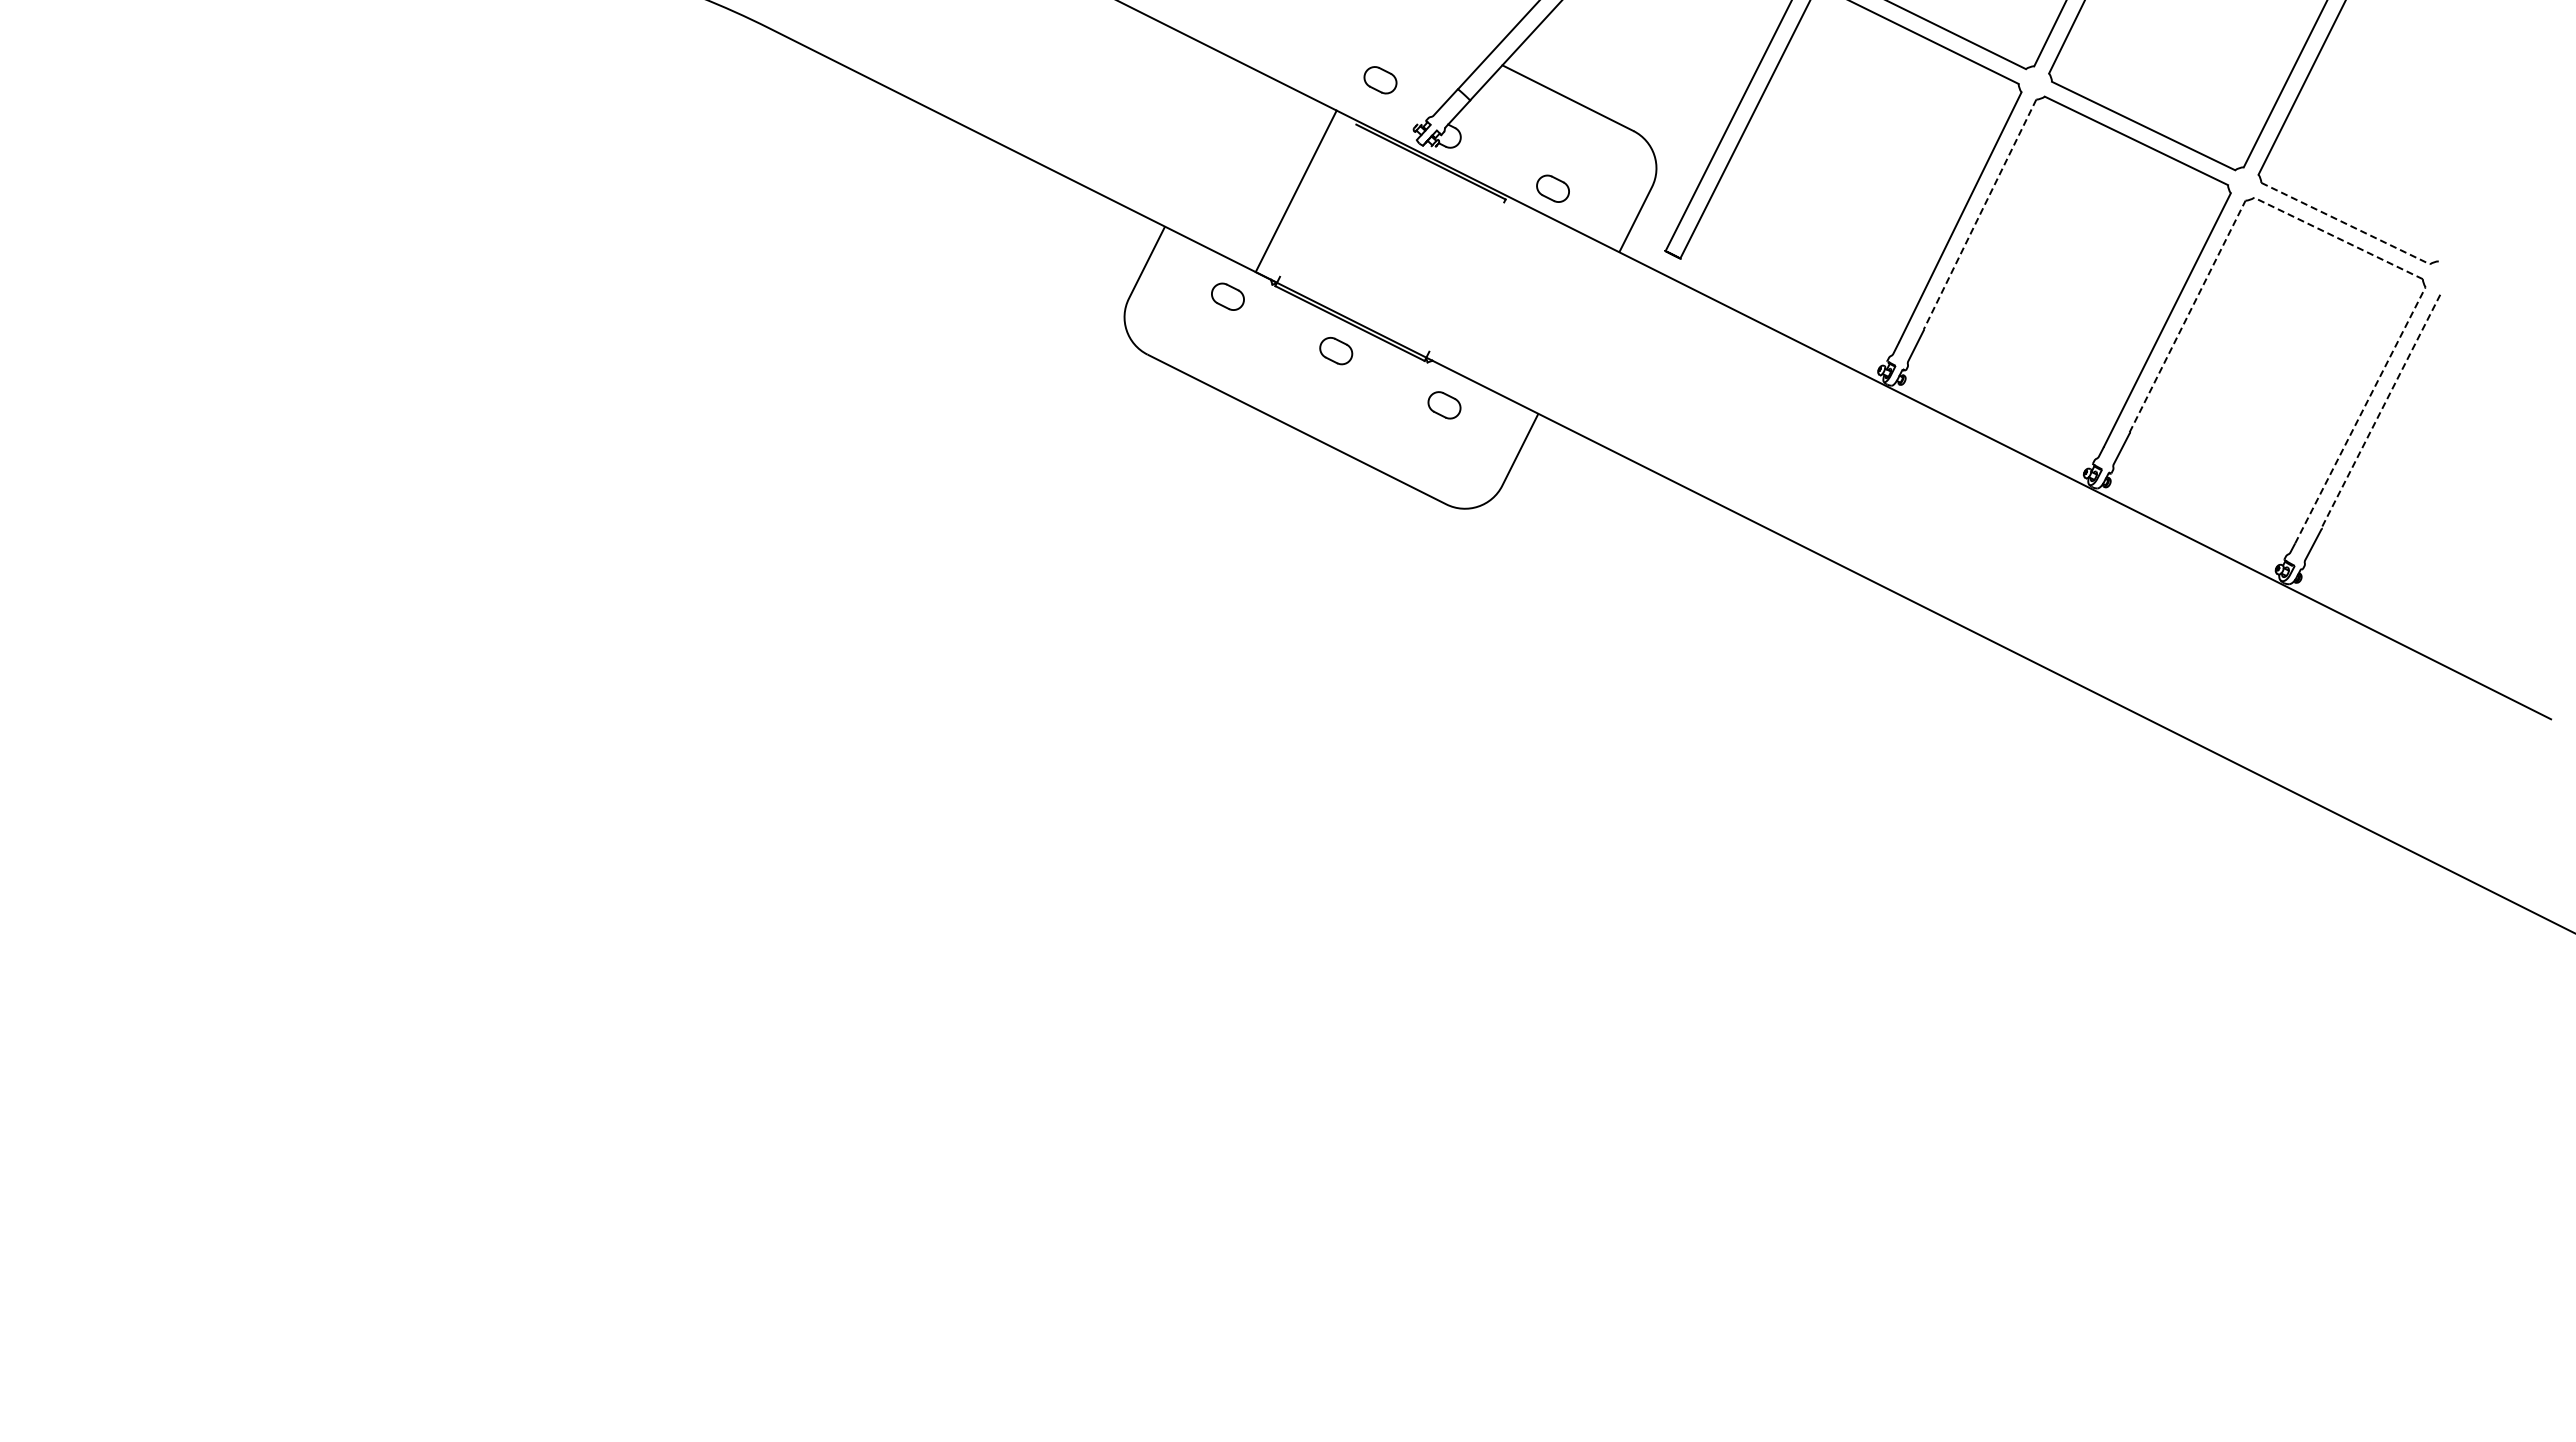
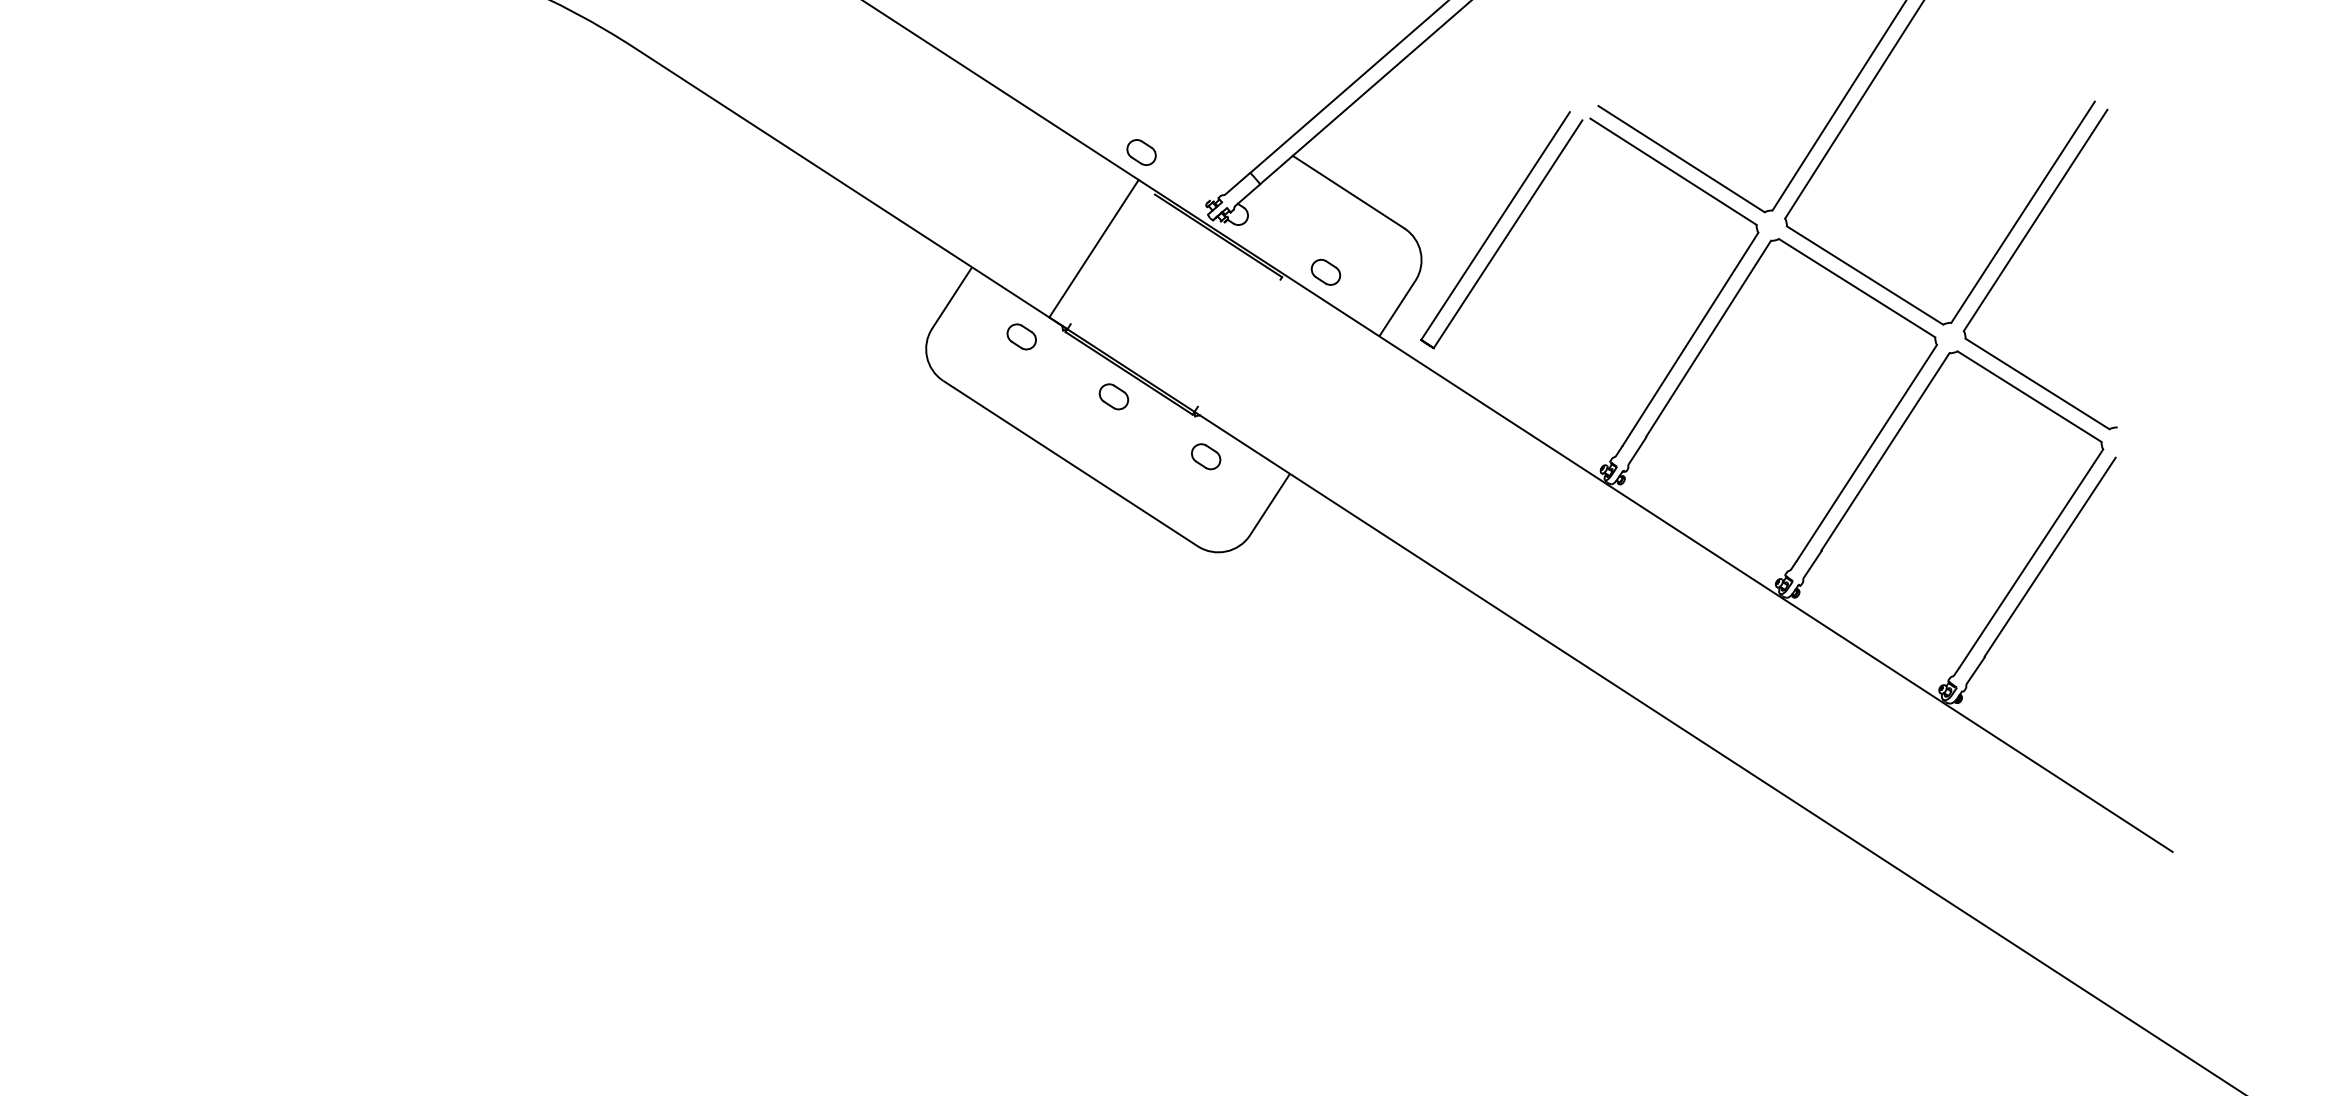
part: (1380, 80) -> (1141, 152), moved
line: (1980, 214) -> (1708, 338), dashed -> solid
line: (2345, 223) -> (2037, 383), dashed -> solid
line: (2338, 238) -> (2029, 396), dashed -> solid
line: (2187, 316) -> (1885, 451), dashed -> solid
line: (2380, 412) -> (2049, 557), dashed -> solid
line: (2360, 415) -> (2031, 558), dashed -> solid

